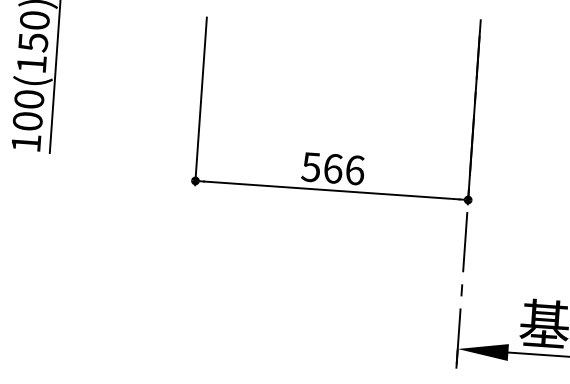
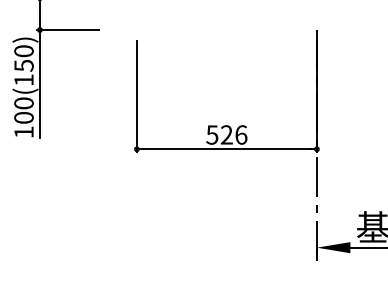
text: (332, 167) -> (226, 134), 566 -> 526

